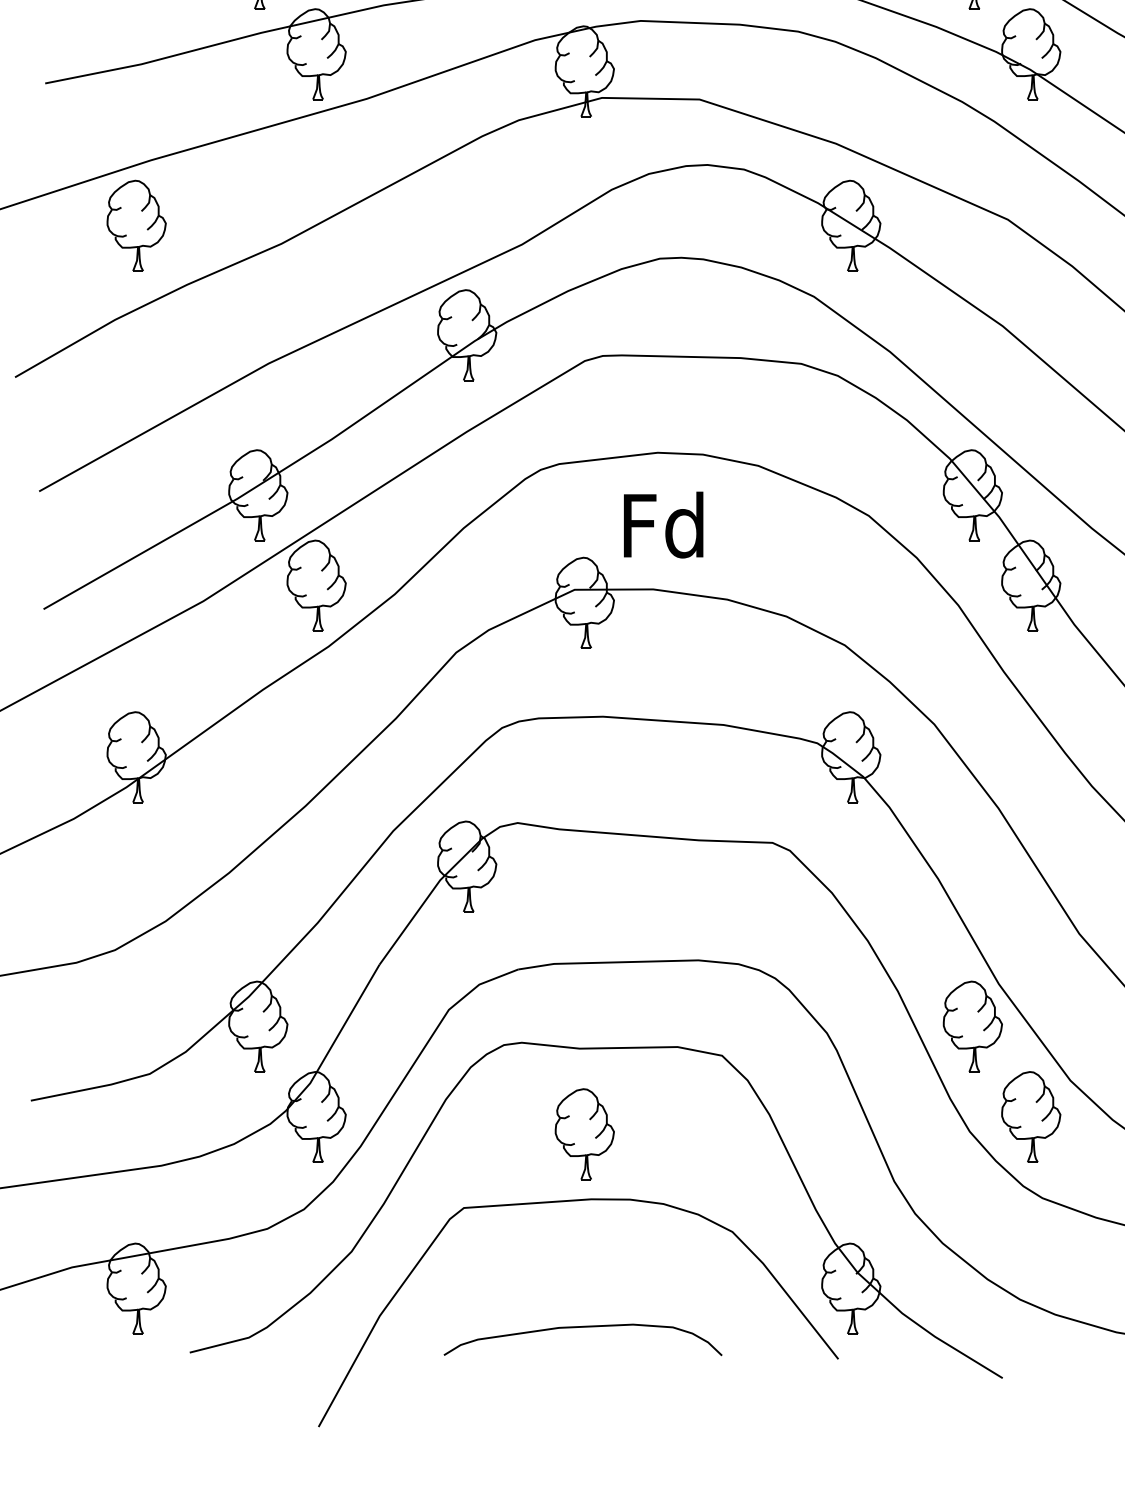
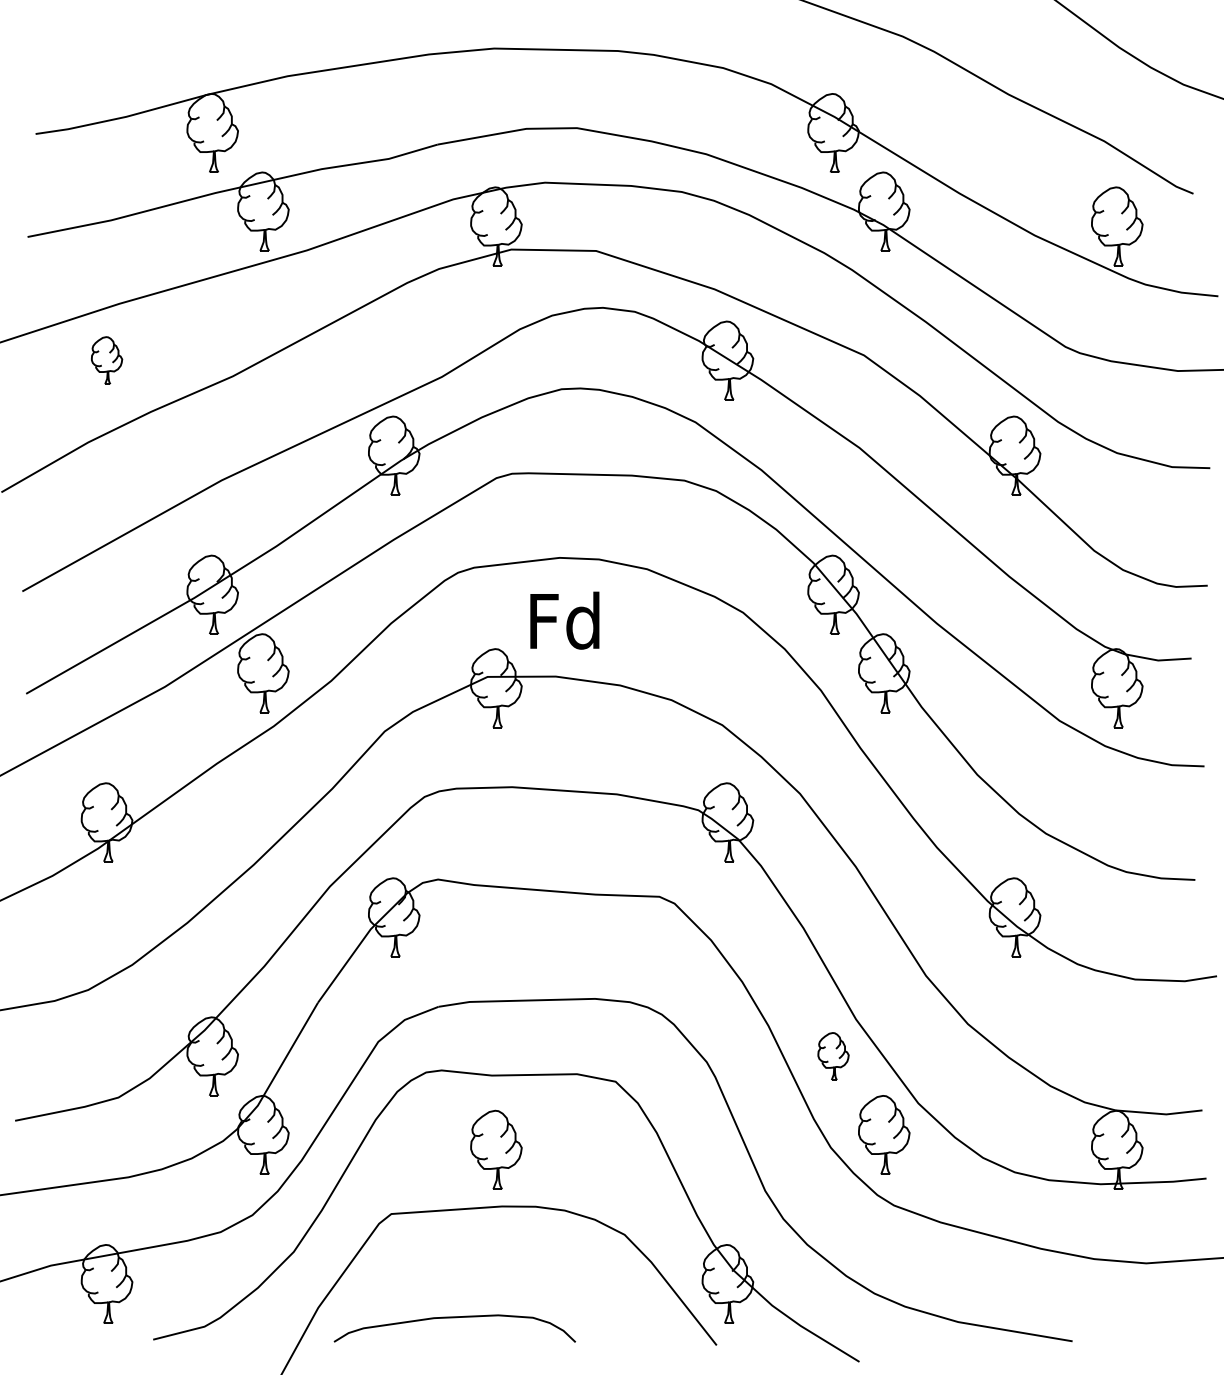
part: (136, 225) -> (106, 360), size x0.6
part: (972, 1026) -> (833, 1056), size x0.6
curve: (582, 1328) -> (454, 1318), moved

